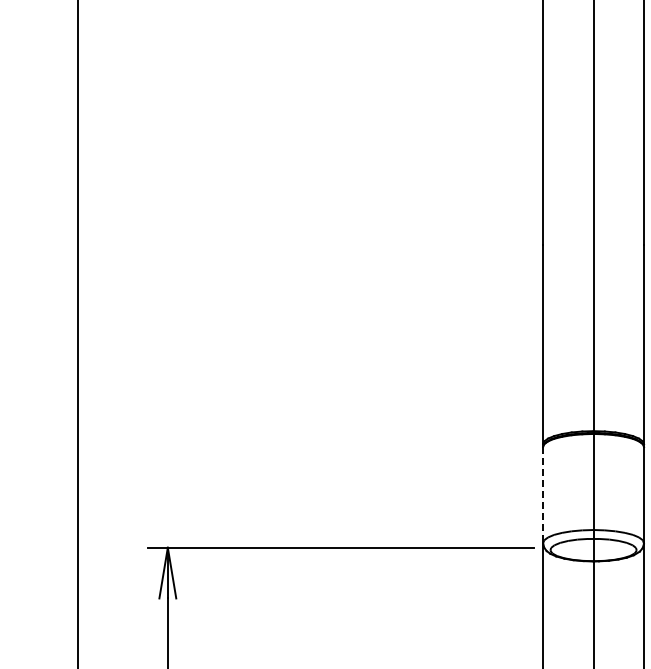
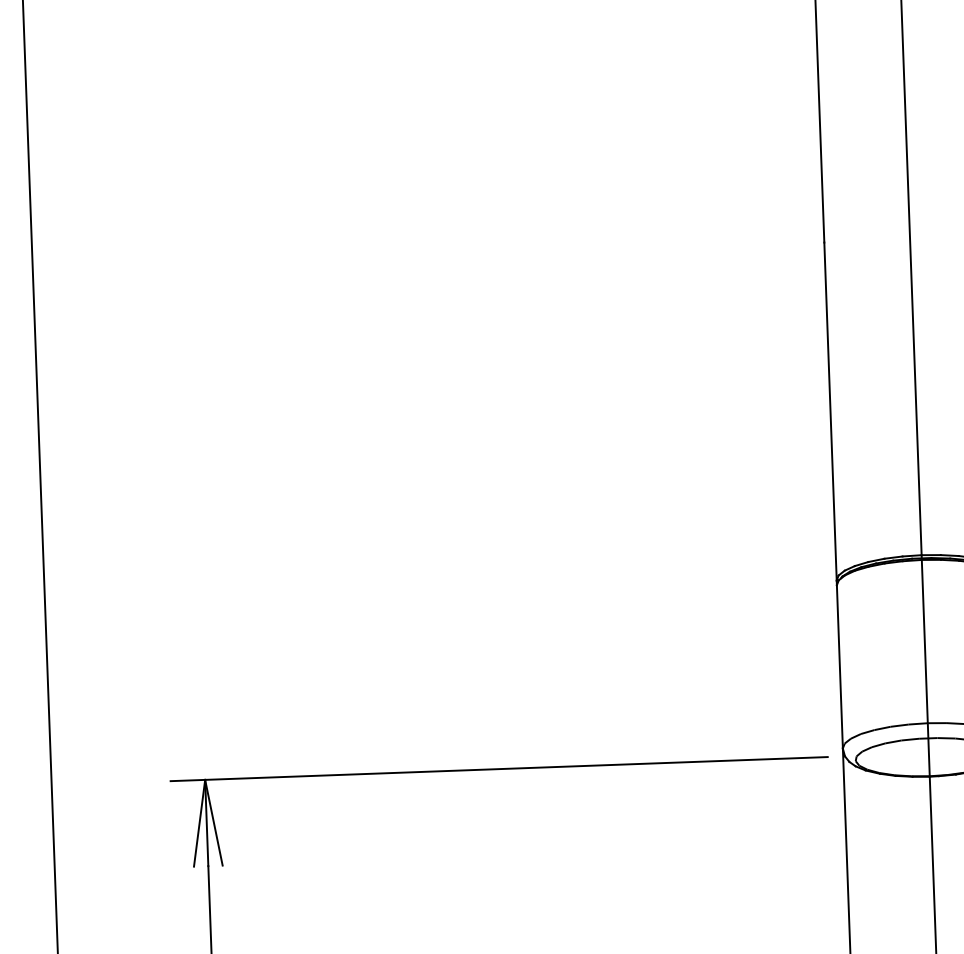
line: (543, 495) -> (840, 667), dashed -> solid

